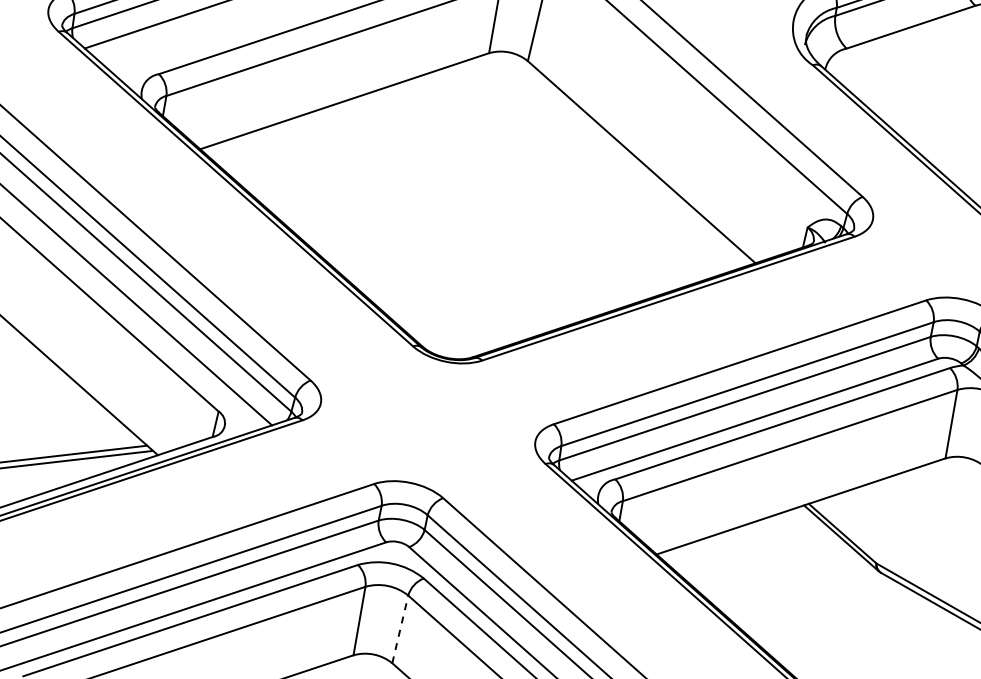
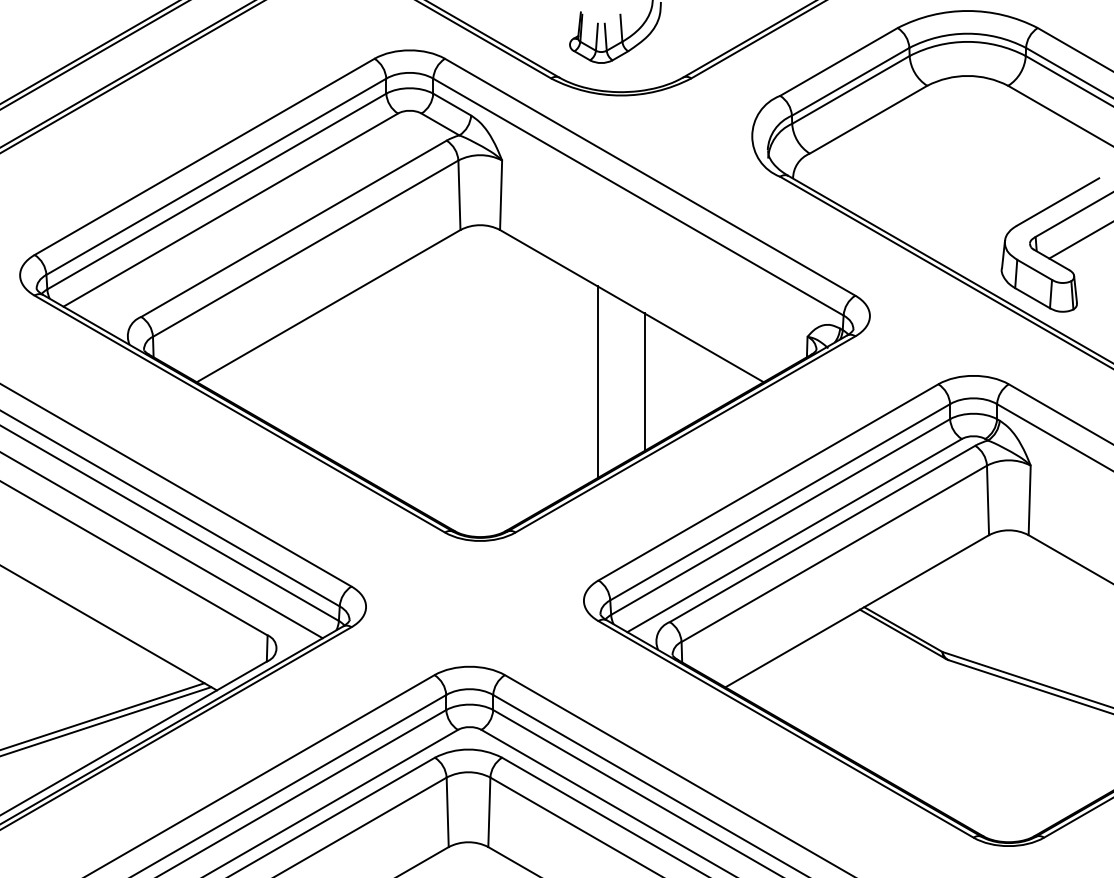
line: (592, 229) -> (597, 381), added
line: (638, 239) -> (644, 382), added
line: (400, 629) -> (489, 812), dashed -> solid

